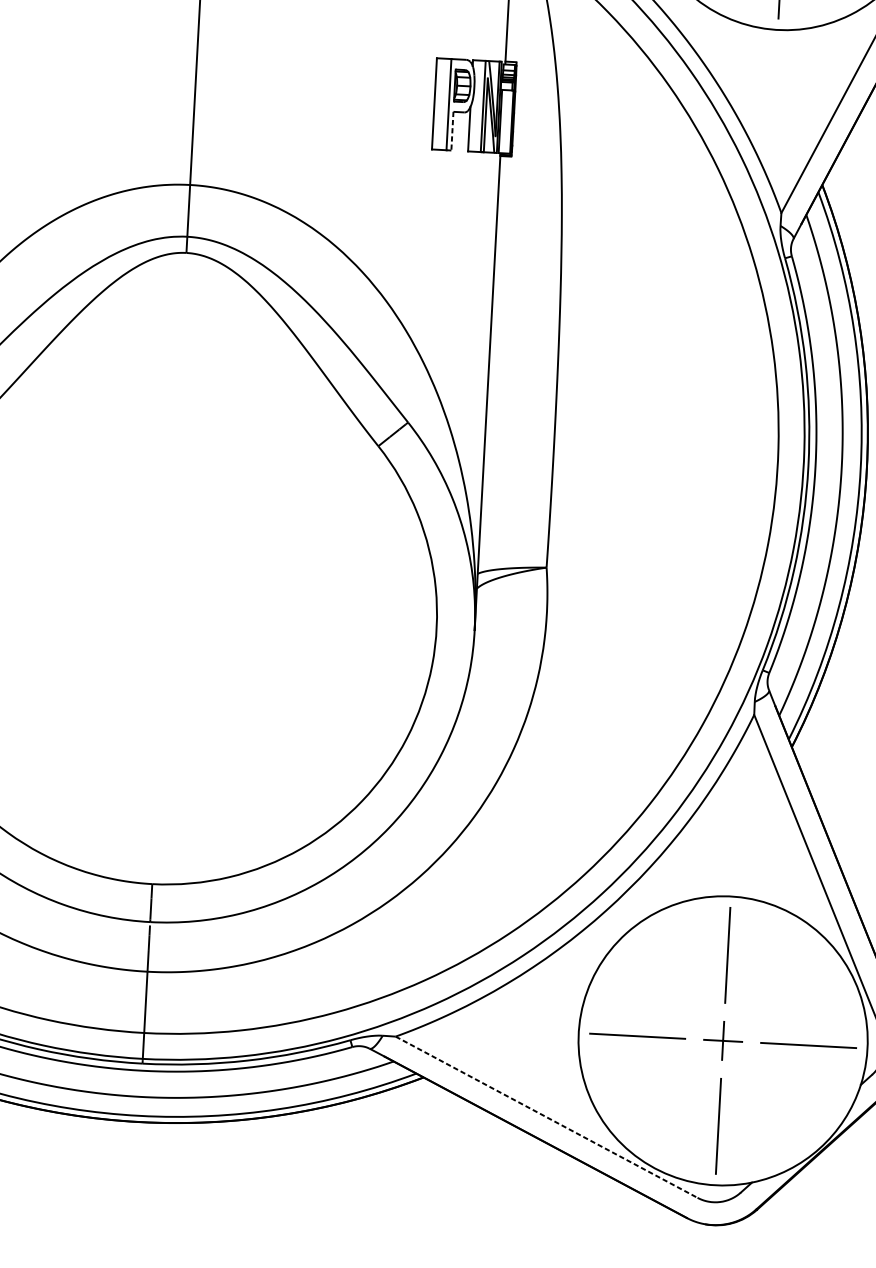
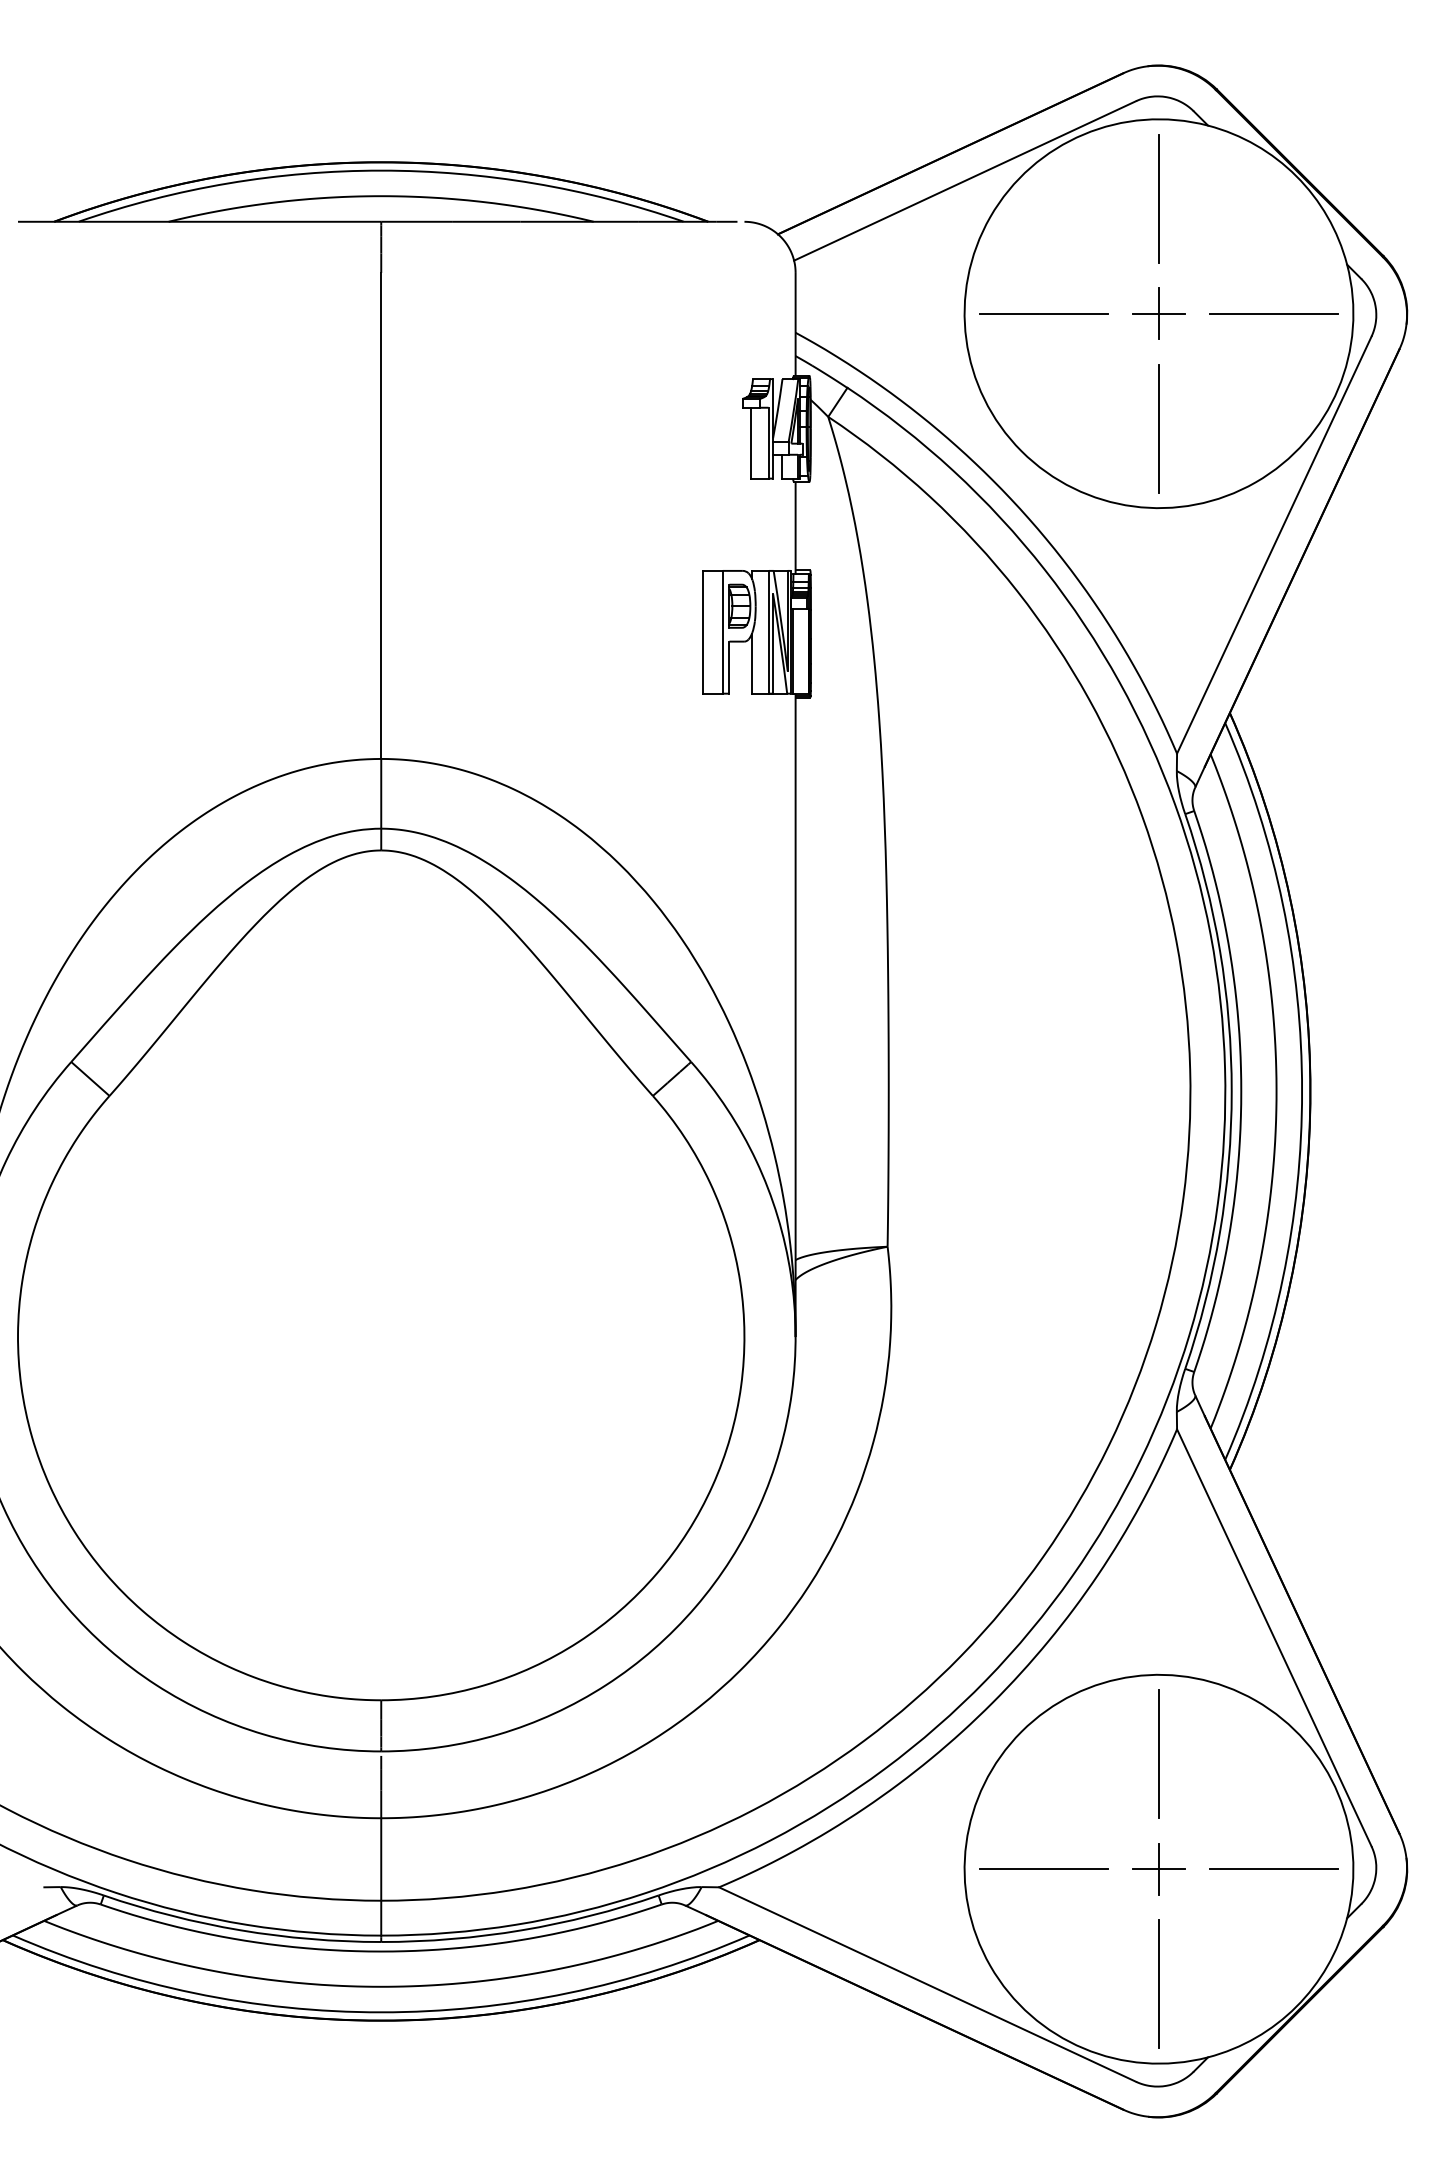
line: (452, 131) -> (729, 668), dashed -> solid
line: (547, 1117) -> (928, 1984), dashed -> solid

